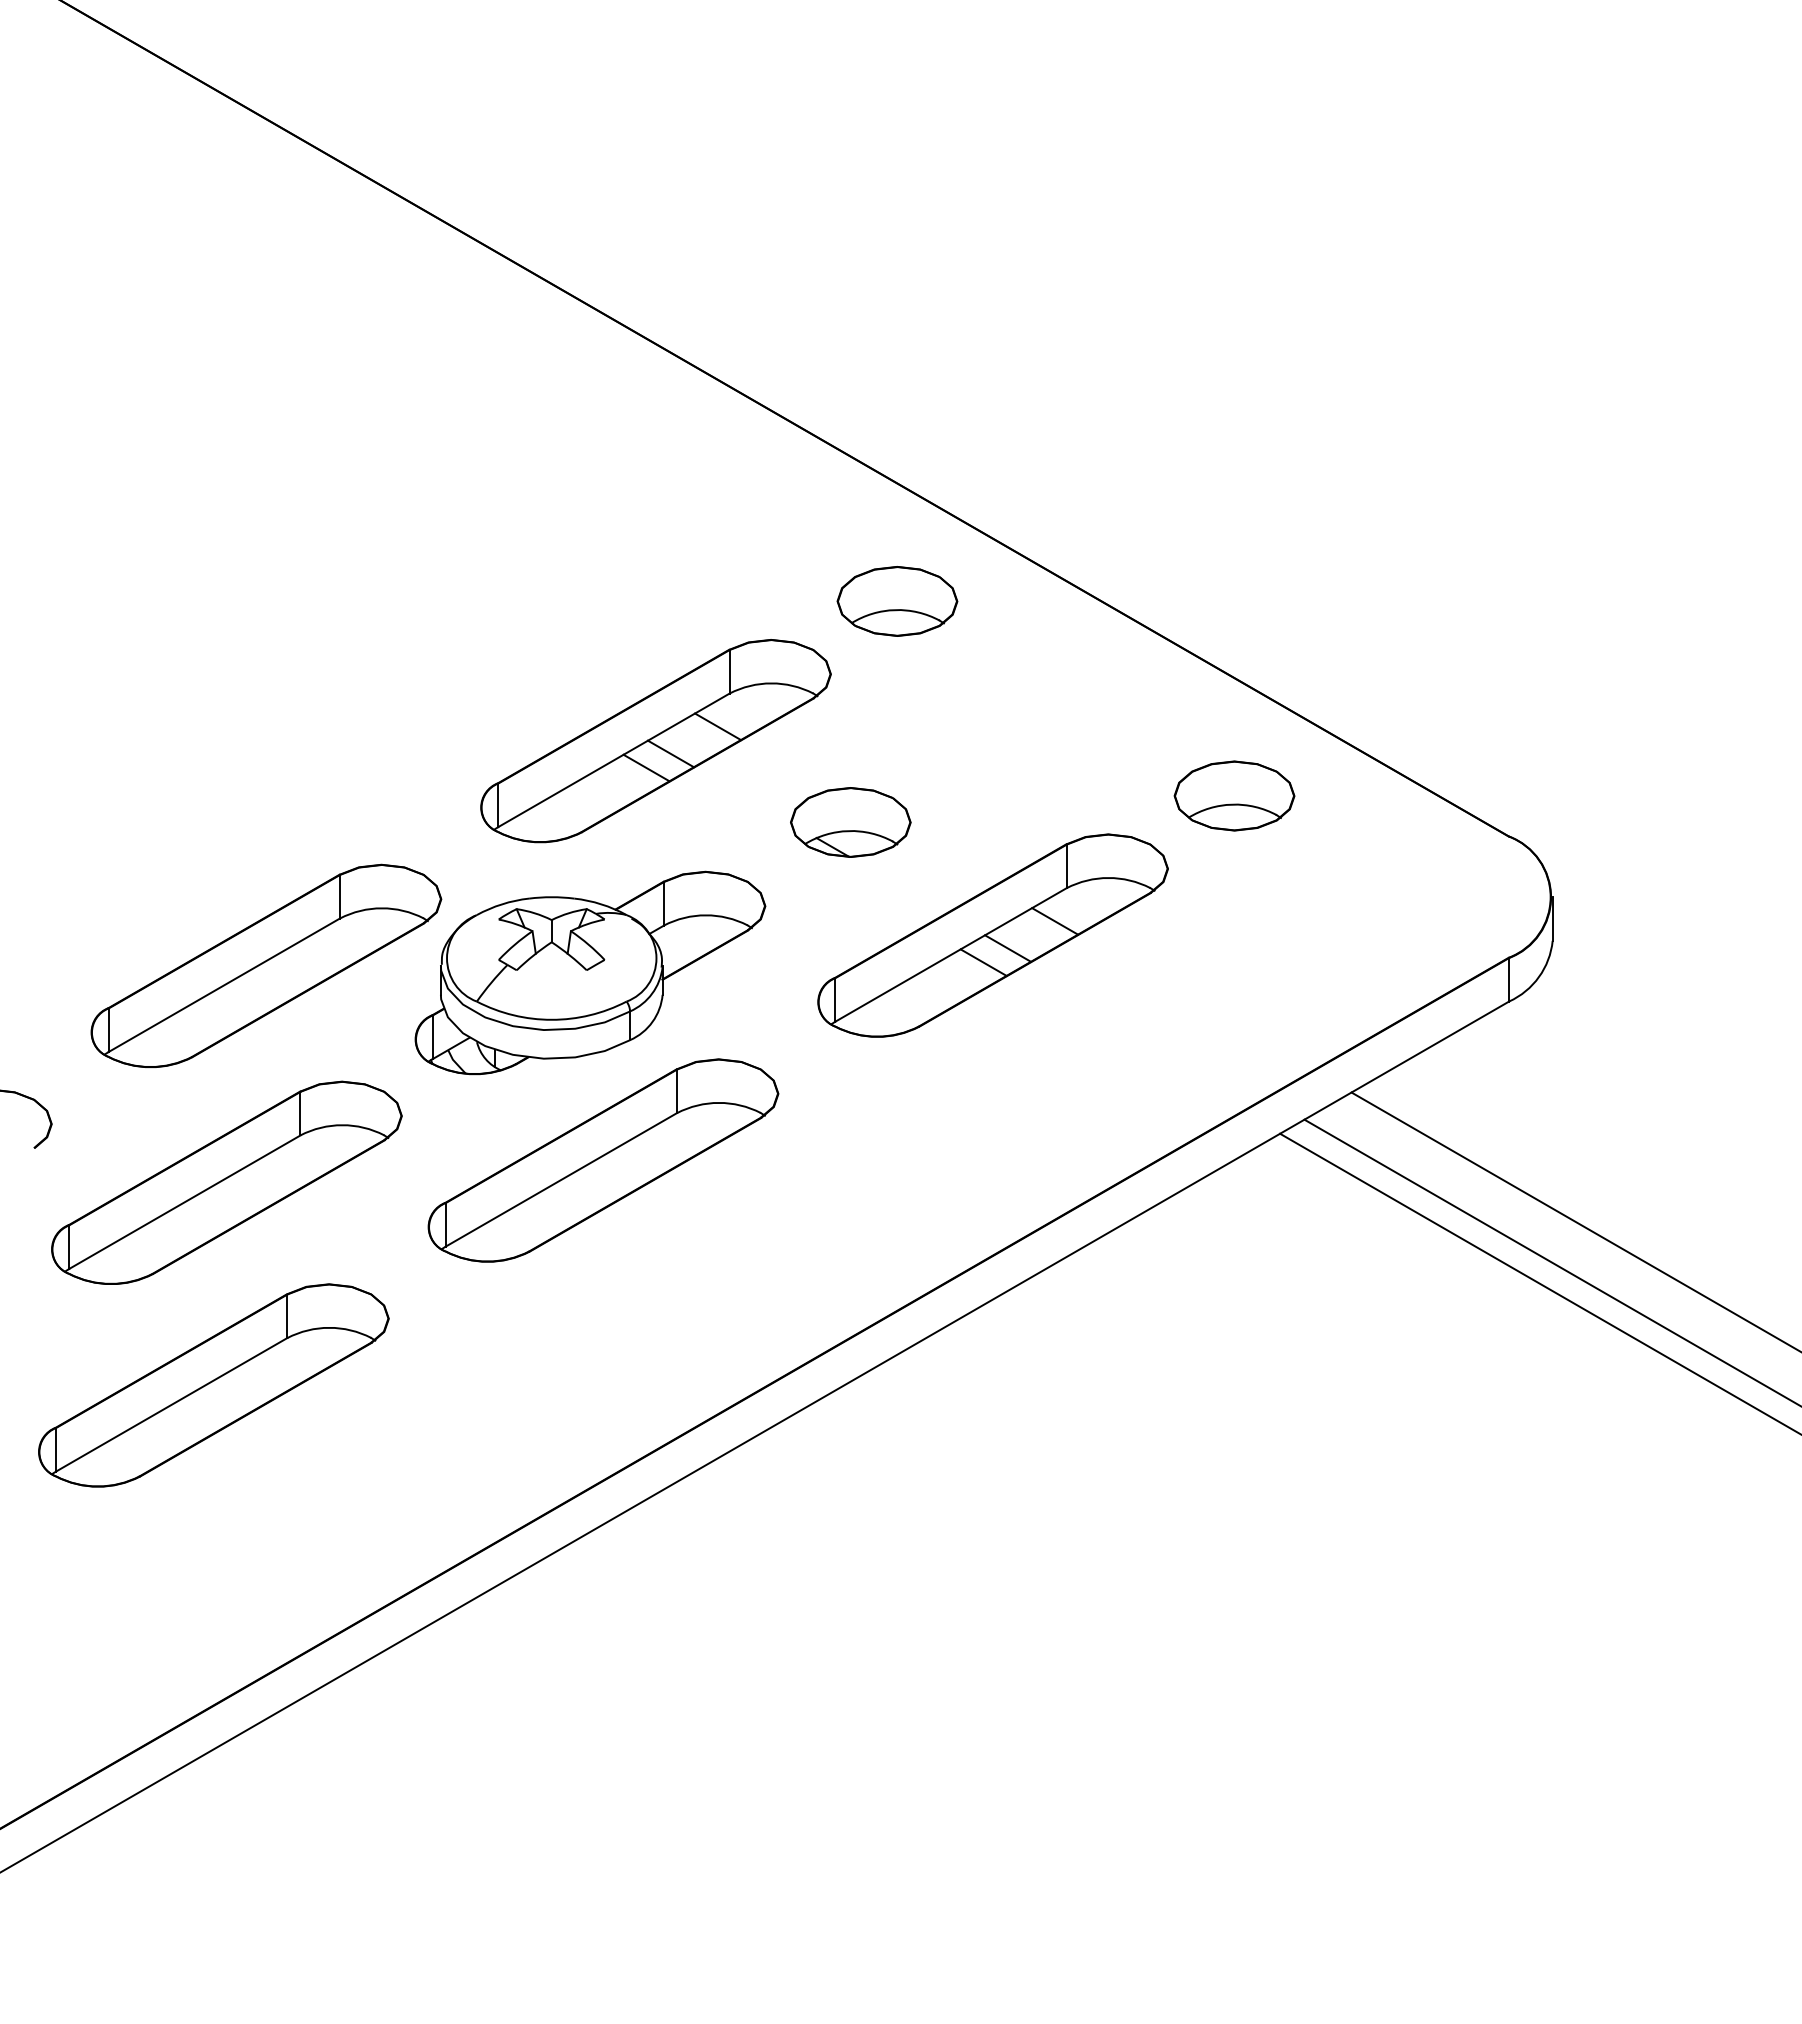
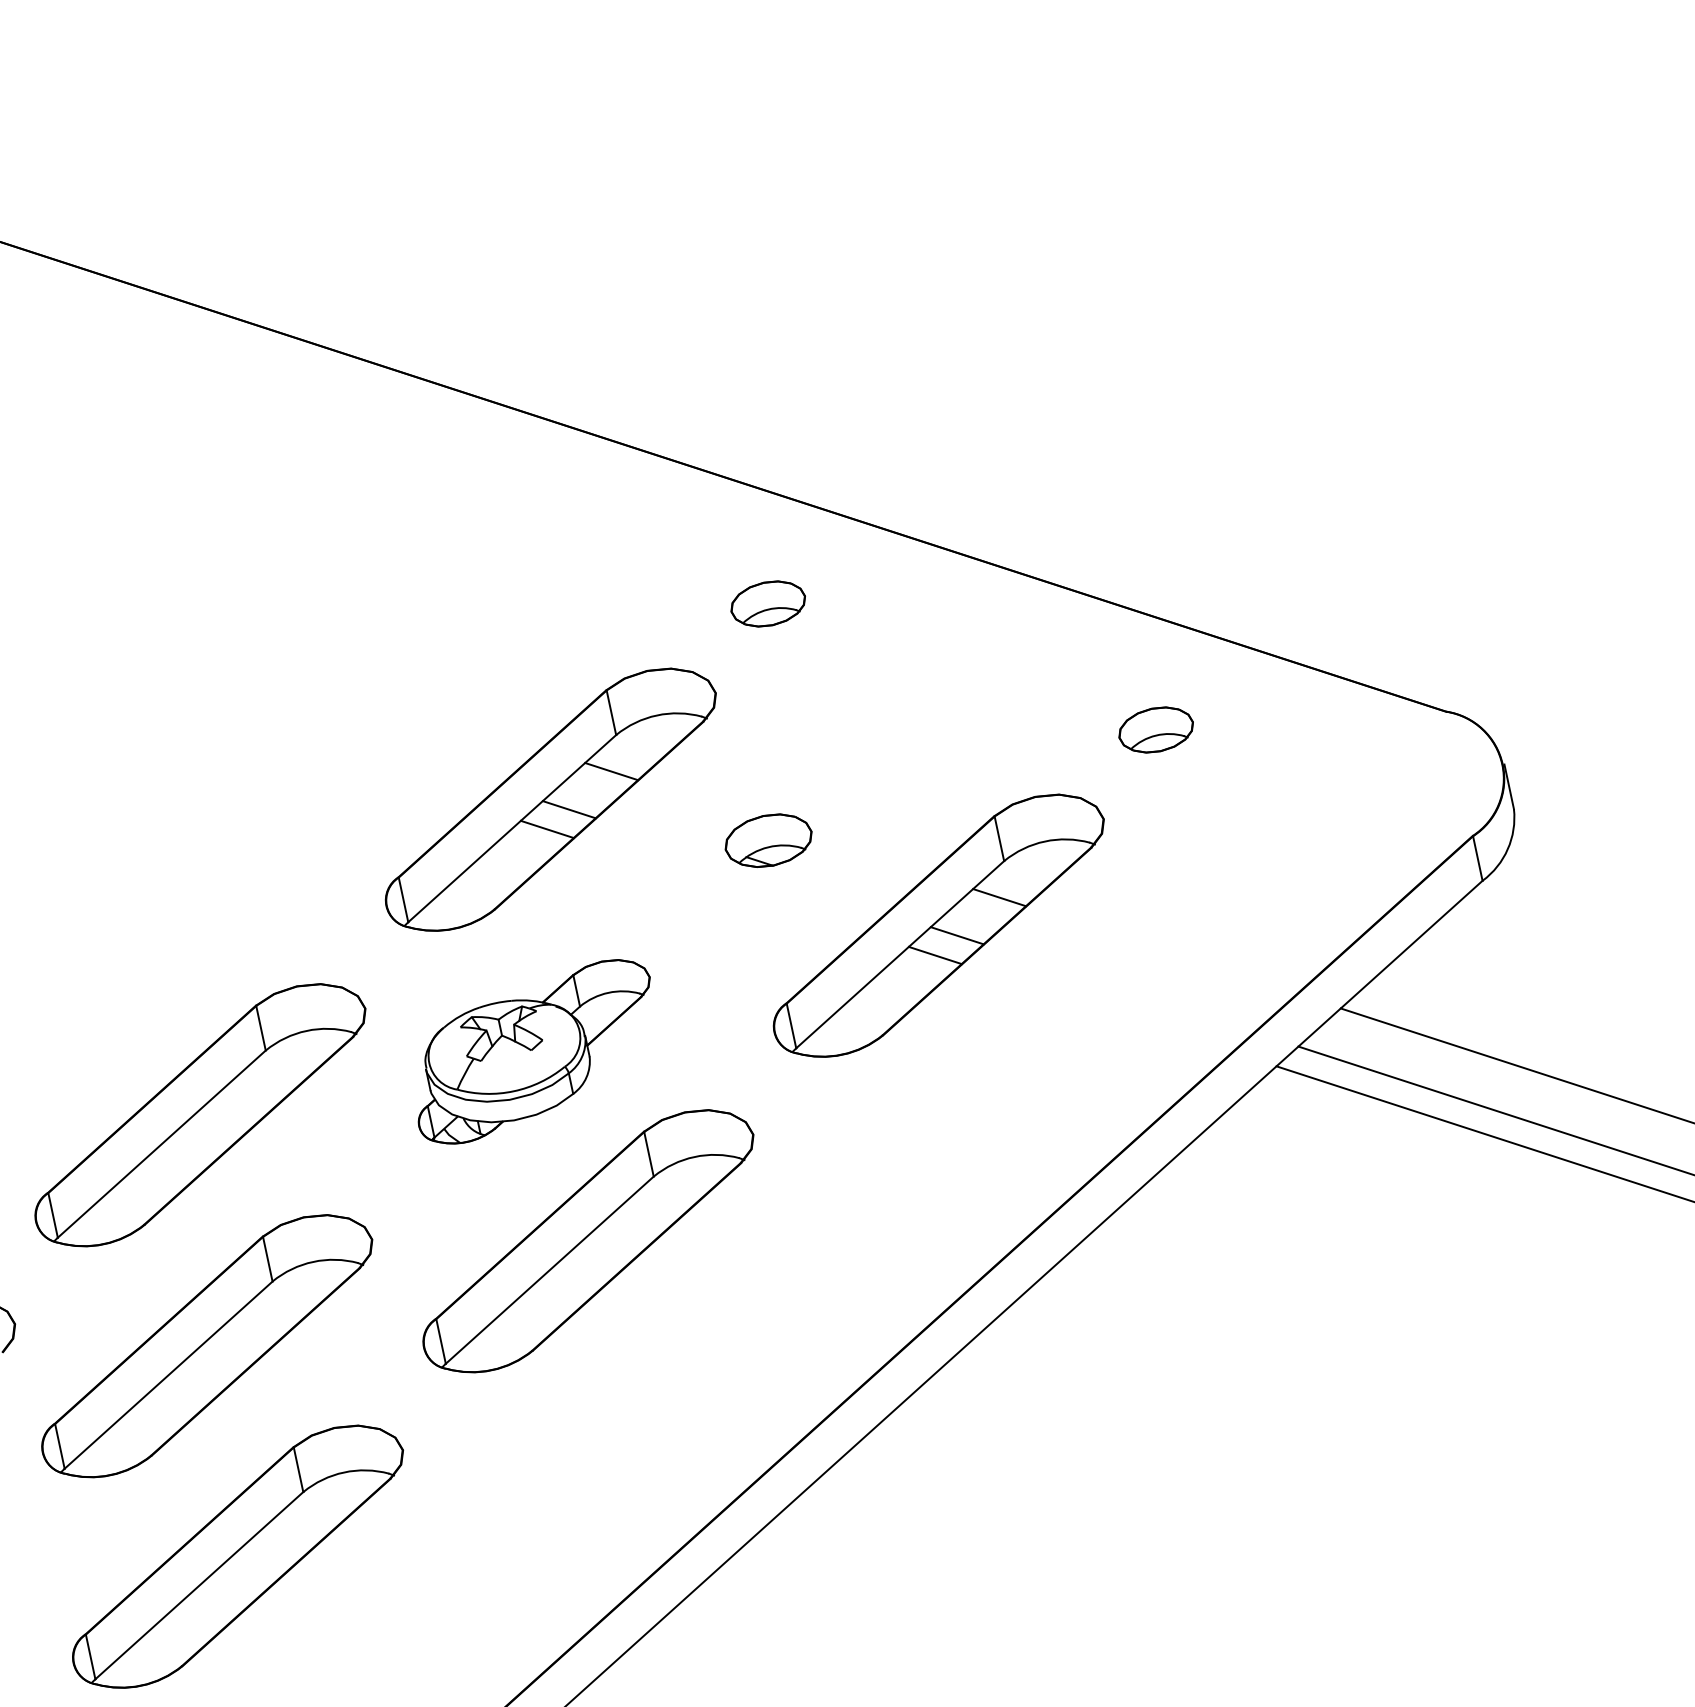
part: (897, 601) -> (768, 604), size x0.6
part: (1234, 795) -> (1156, 729), size x0.6
part: (850, 822) -> (768, 840), size x0.7
part: (590, 972) -> (534, 1051), size x0.7

